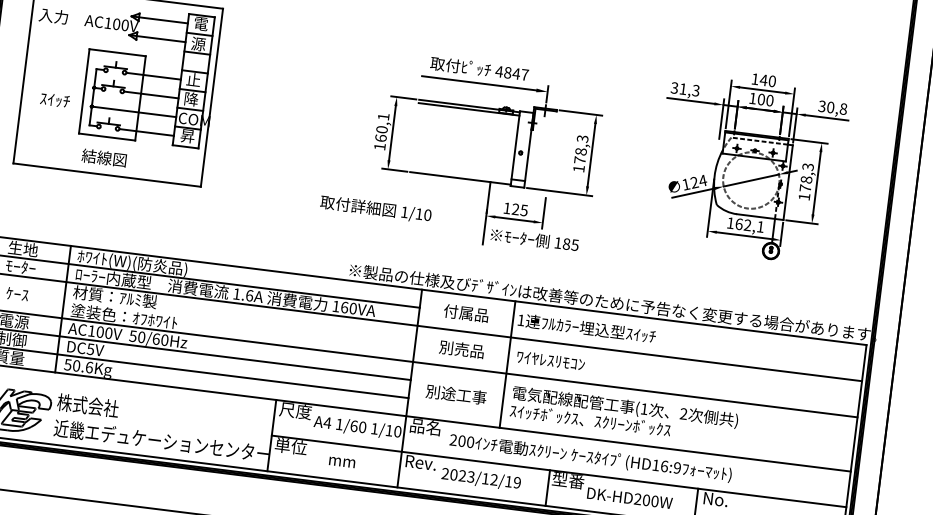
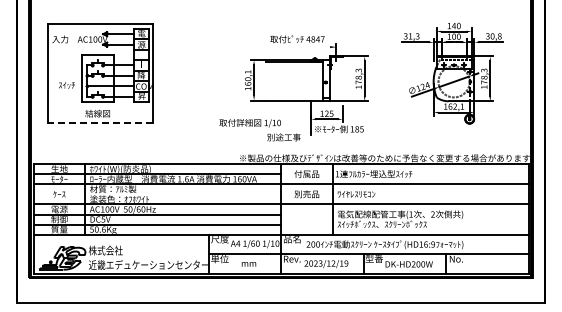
line: (479, 84) -> (298, 47), removed
line: (107, 174) -> (100, 122), solid -> dashed
text: (455, 394) -> (283, 137), moved

